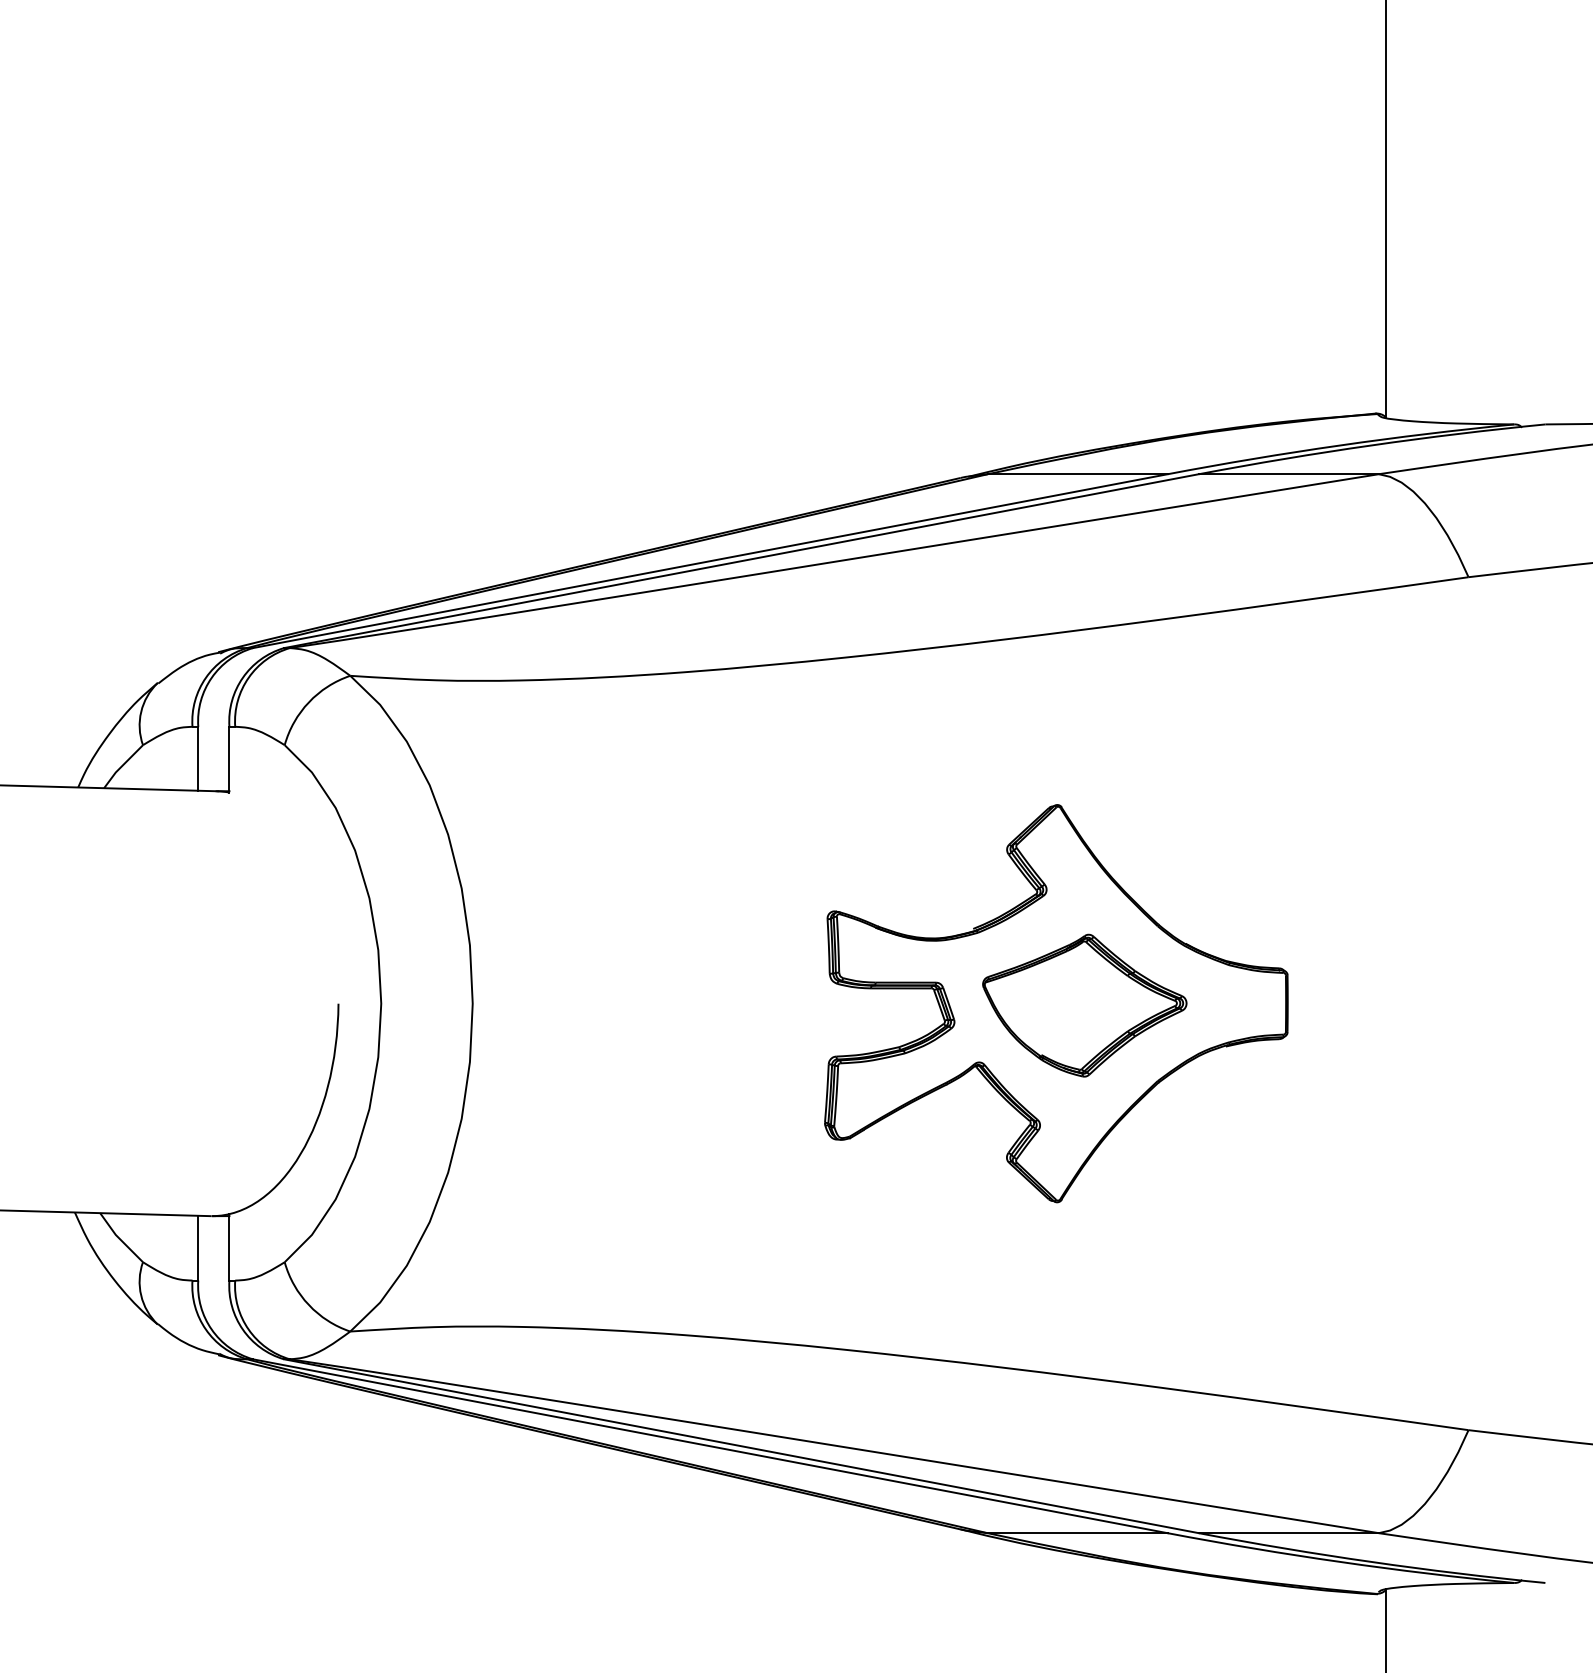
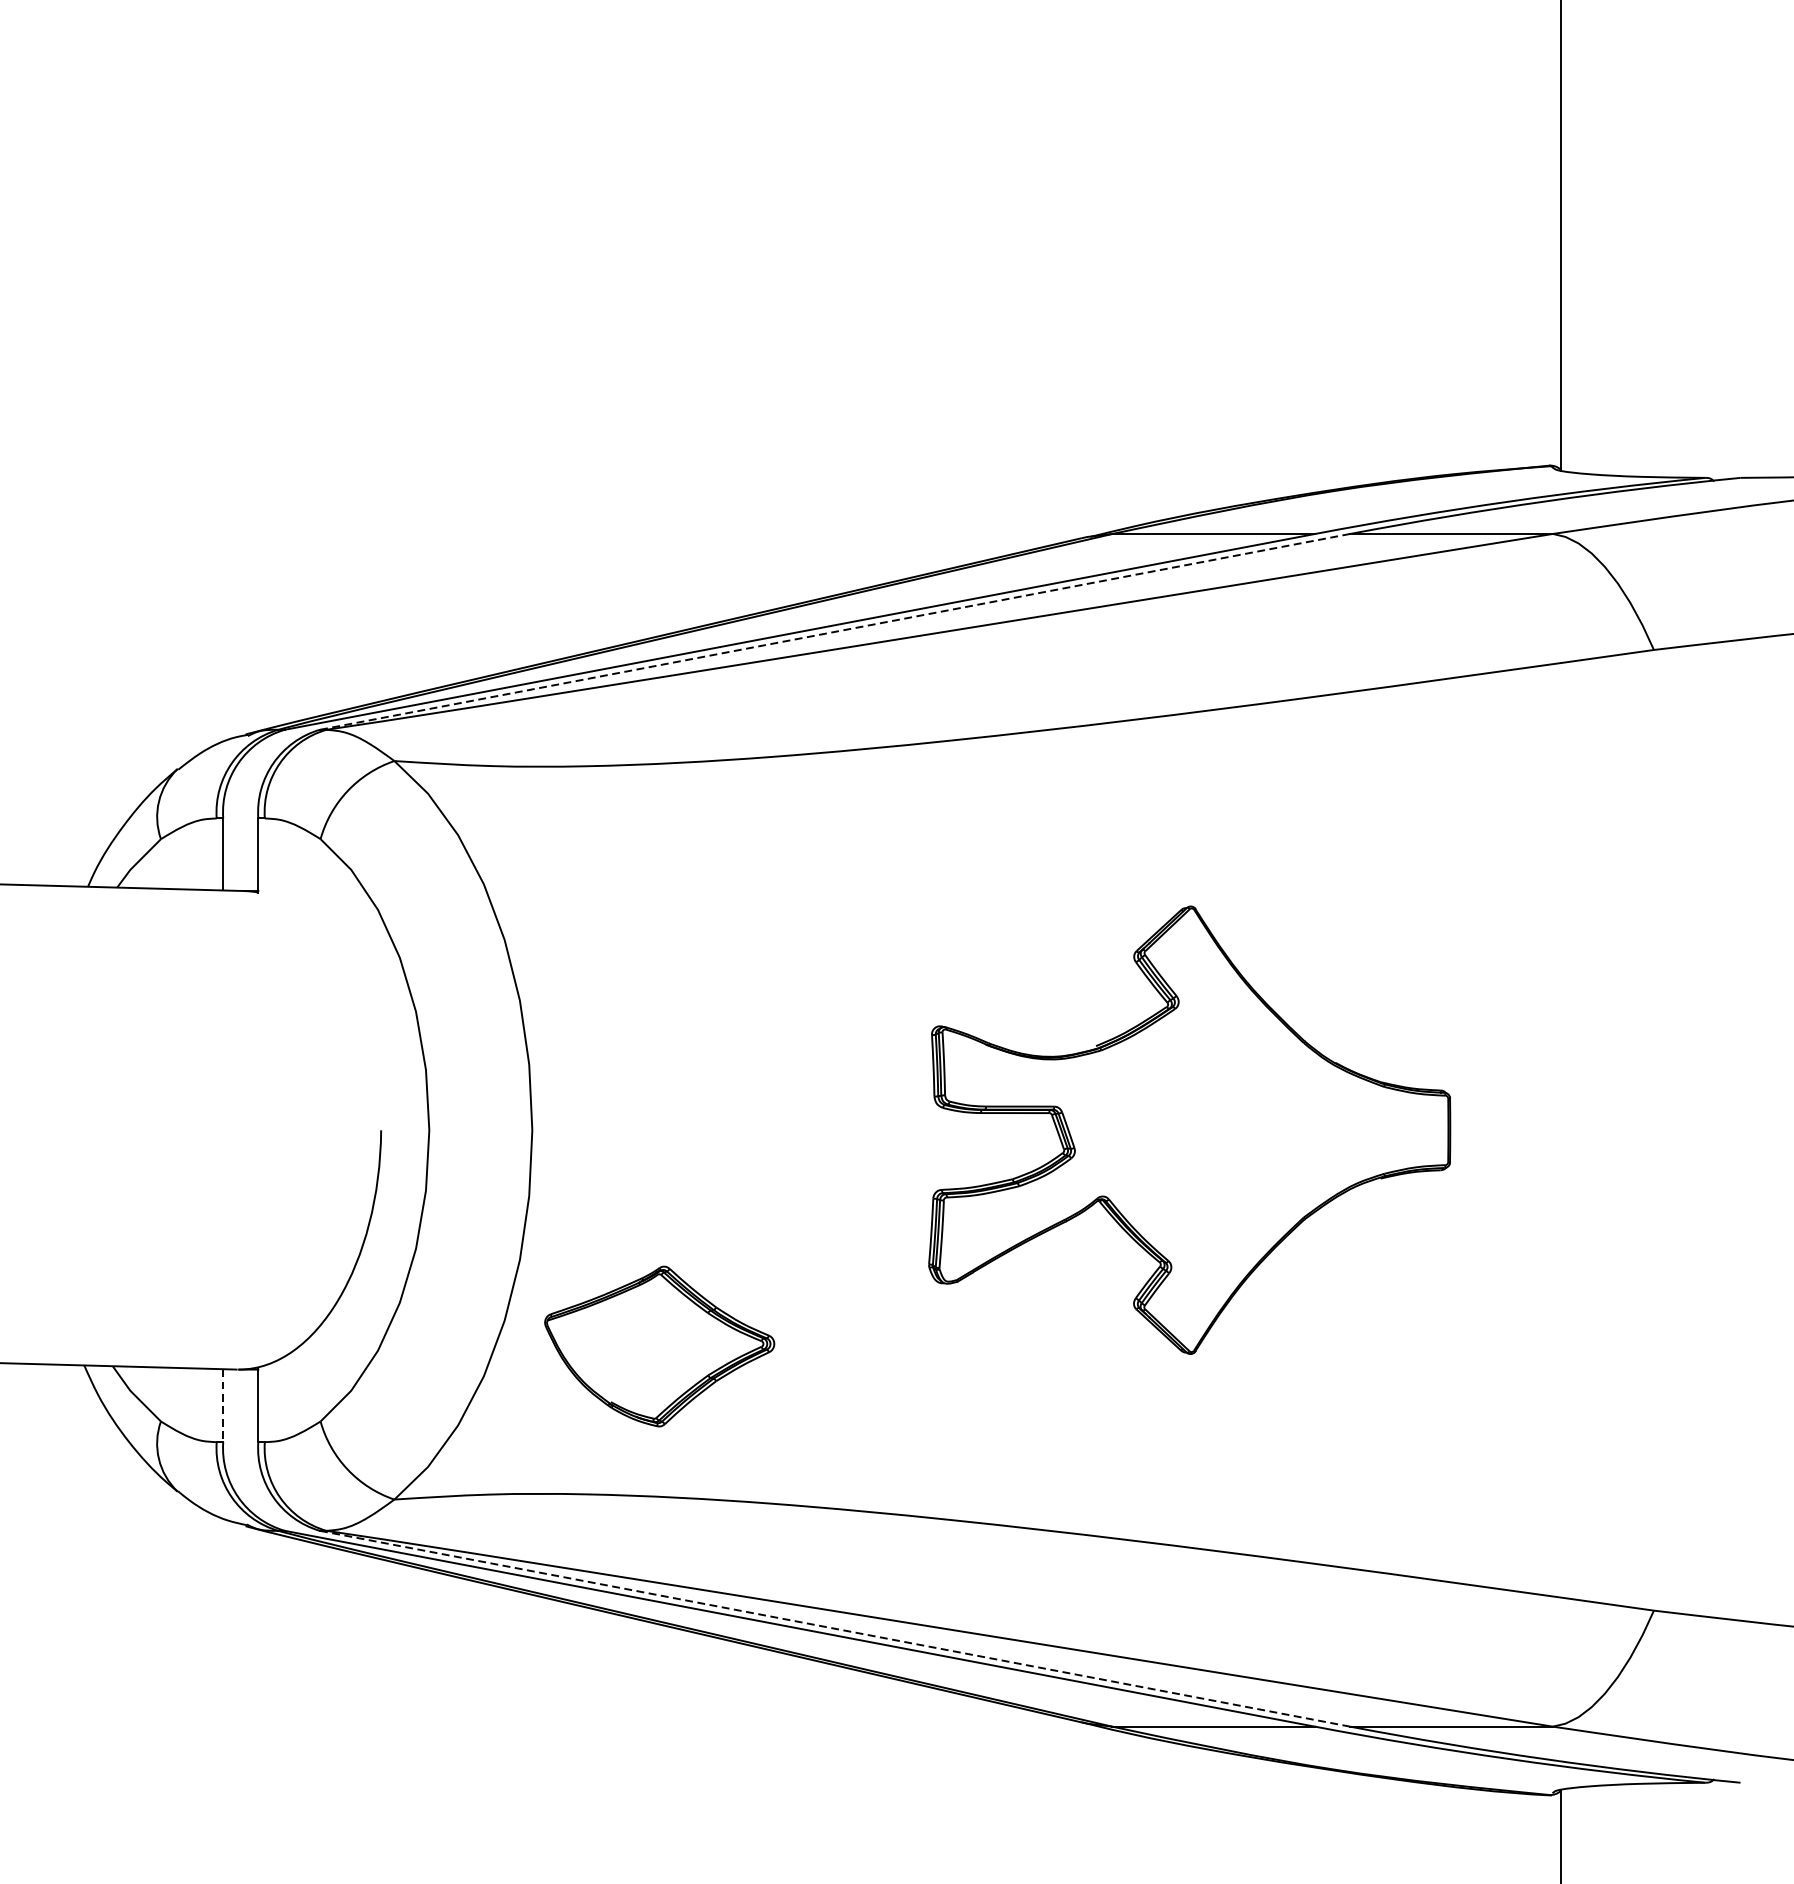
line: (741, 561) -> (835, 632), solid -> dashed
part: (1084, 1005) -> (659, 1346), moved
line: (198, 1248) -> (223, 1406), solid -> dashed
line: (741, 1446) -> (835, 1629), solid -> dashed

